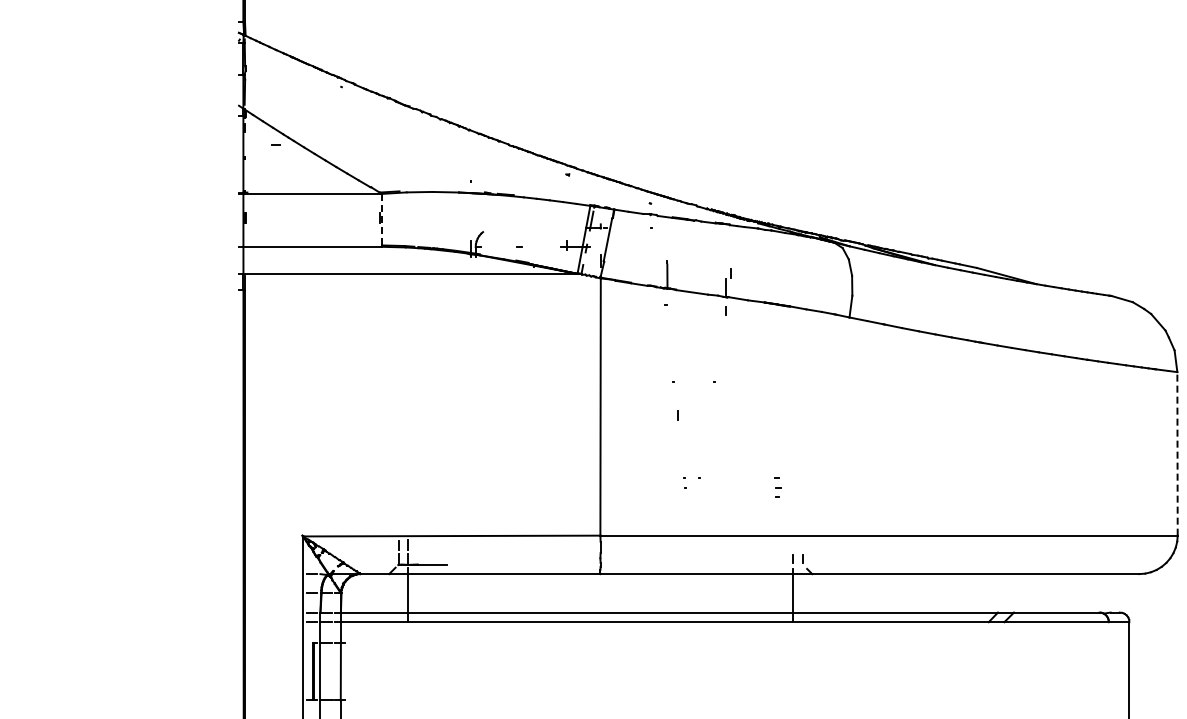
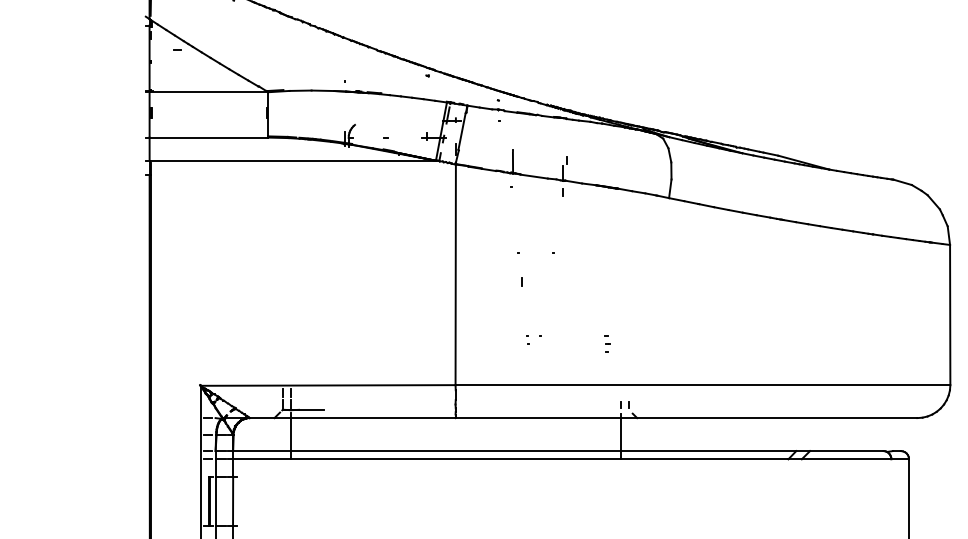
line: (381, 219) -> (267, 114), dashed -> solid
line: (1177, 453) -> (950, 314), dashed -> solid

